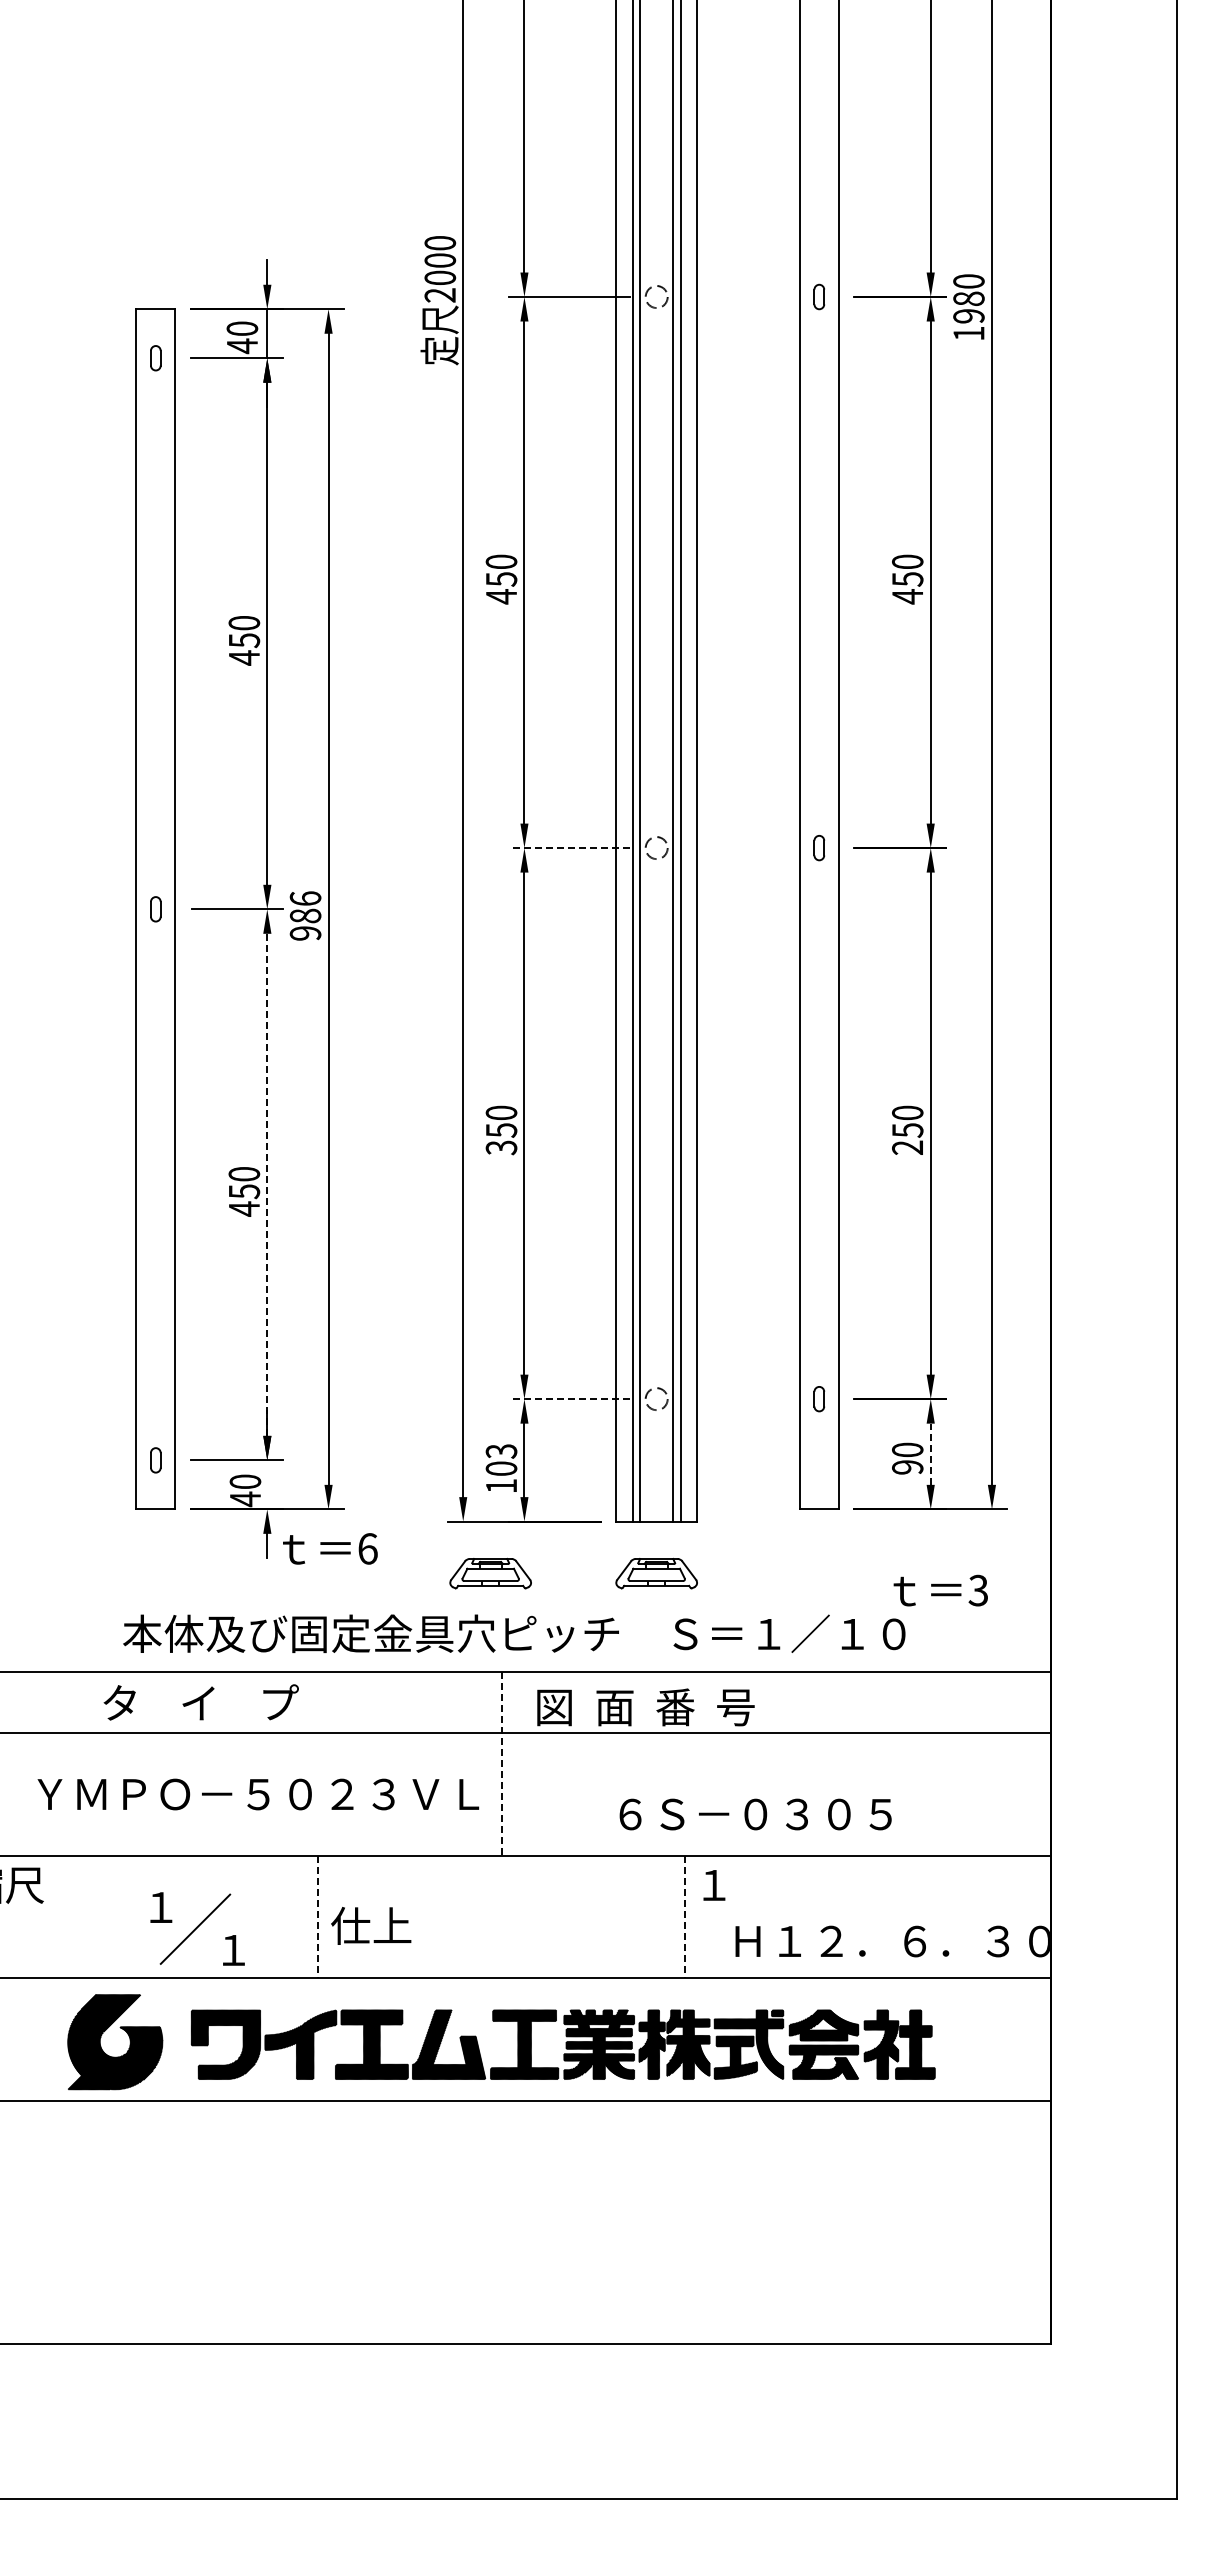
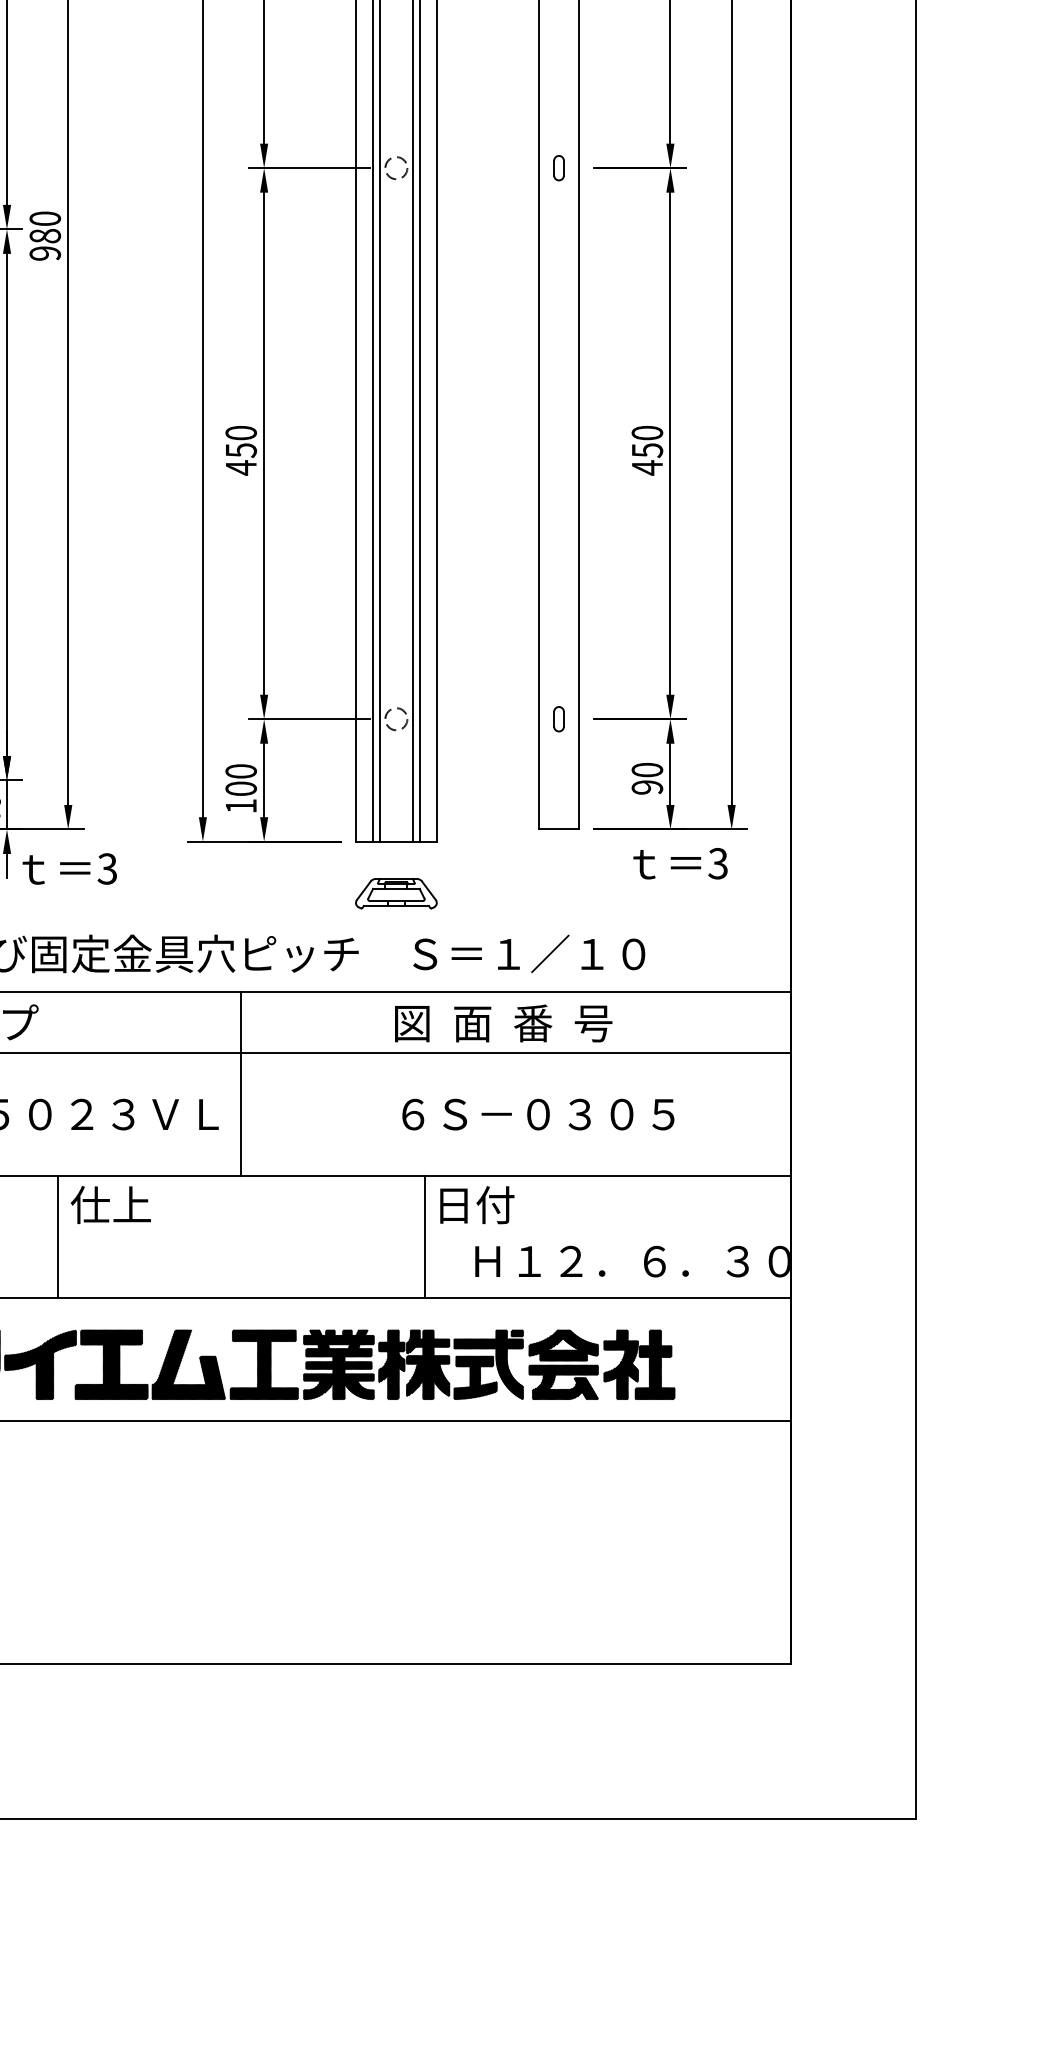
line: (569, 848) -> (309, 168), dashed -> solid
text: (305, 898) -> (45, 218), 986 -> 980
text: (501, 1147) -> (241, 467), 350 -> 450
text: (907, 1147) -> (647, 467), 250 -> 450
line: (267, 1184) -> (7, 504), dashed -> solid
line: (569, 1399) -> (309, 719), dashed -> solid
text: (501, 1451) -> (241, 771), 103 -> 100
line: (930, 1454) -> (670, 774), dashed -> solid
line: (267, 1484) -> (7, 804), added
text: (367, 1548) -> (107, 868), 6 -> 3
part: (490, 1573) -> (230, 893), removed
text: (940, 1590) -> (680, 863), moved
text: (645, 1707) -> (503, 1023), moved
line: (501, 1763) -> (241, 1083), dashed -> solid
text: (755, 1814) -> (538, 1114), moved
text: (737, 1885) -> (477, 1205), １ -> 日付
line: (317, 1917) -> (57, 1237), dashed -> solid
line: (685, 1917) -> (425, 1237), dashed -> solid
text: (371, 1925) -> (111, 1204), moved

